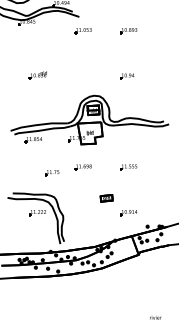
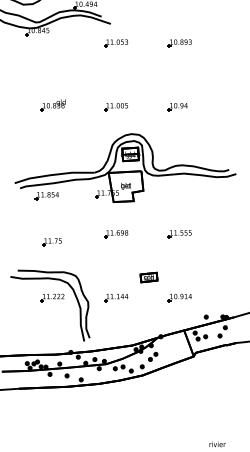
part: (82, 76) -> (115, 107), added
part: (52, 173) -> (52, 242), moved
part: (82, 213) -> (115, 298), added

